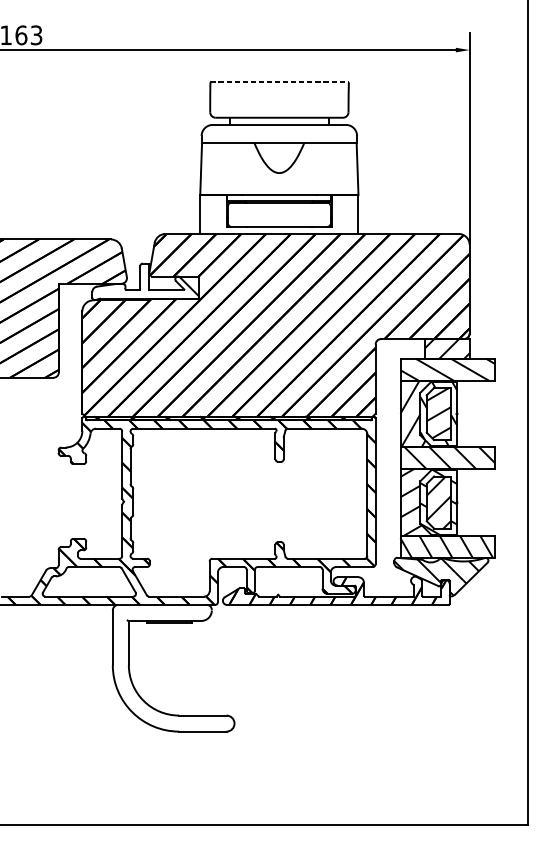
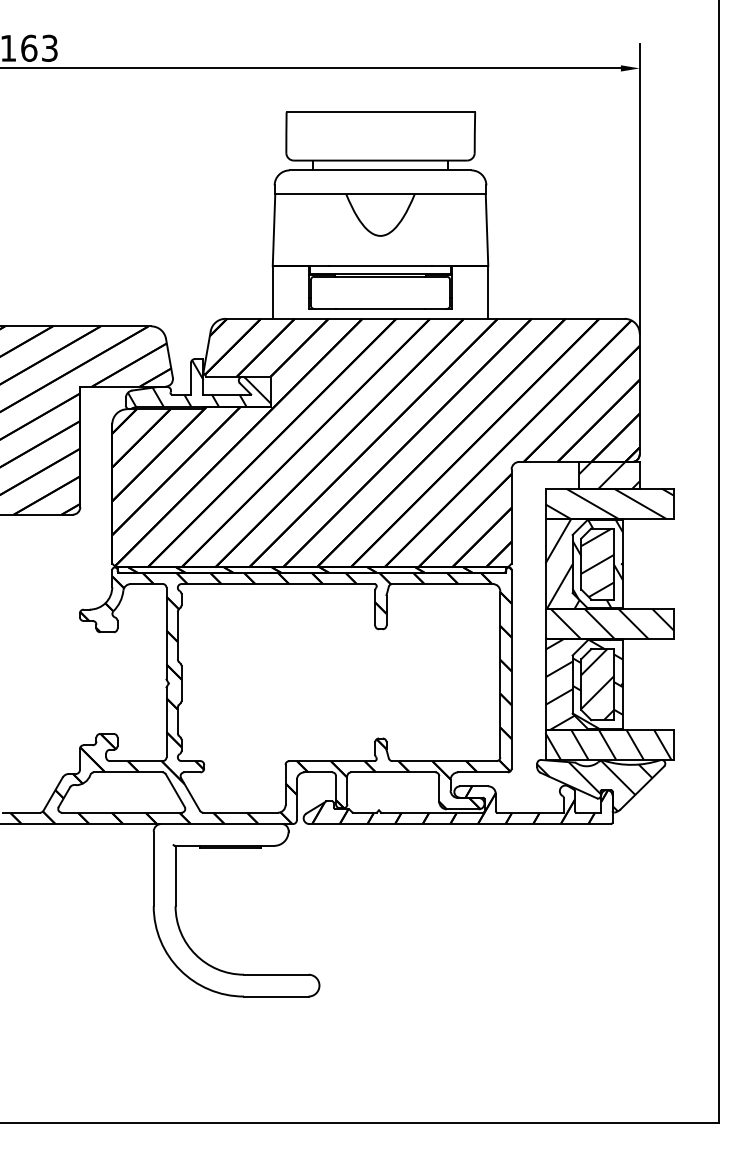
line: (280, 82) -> (381, 112), dashed -> solid
hatch: (136, 281) -> (186, 383), added

